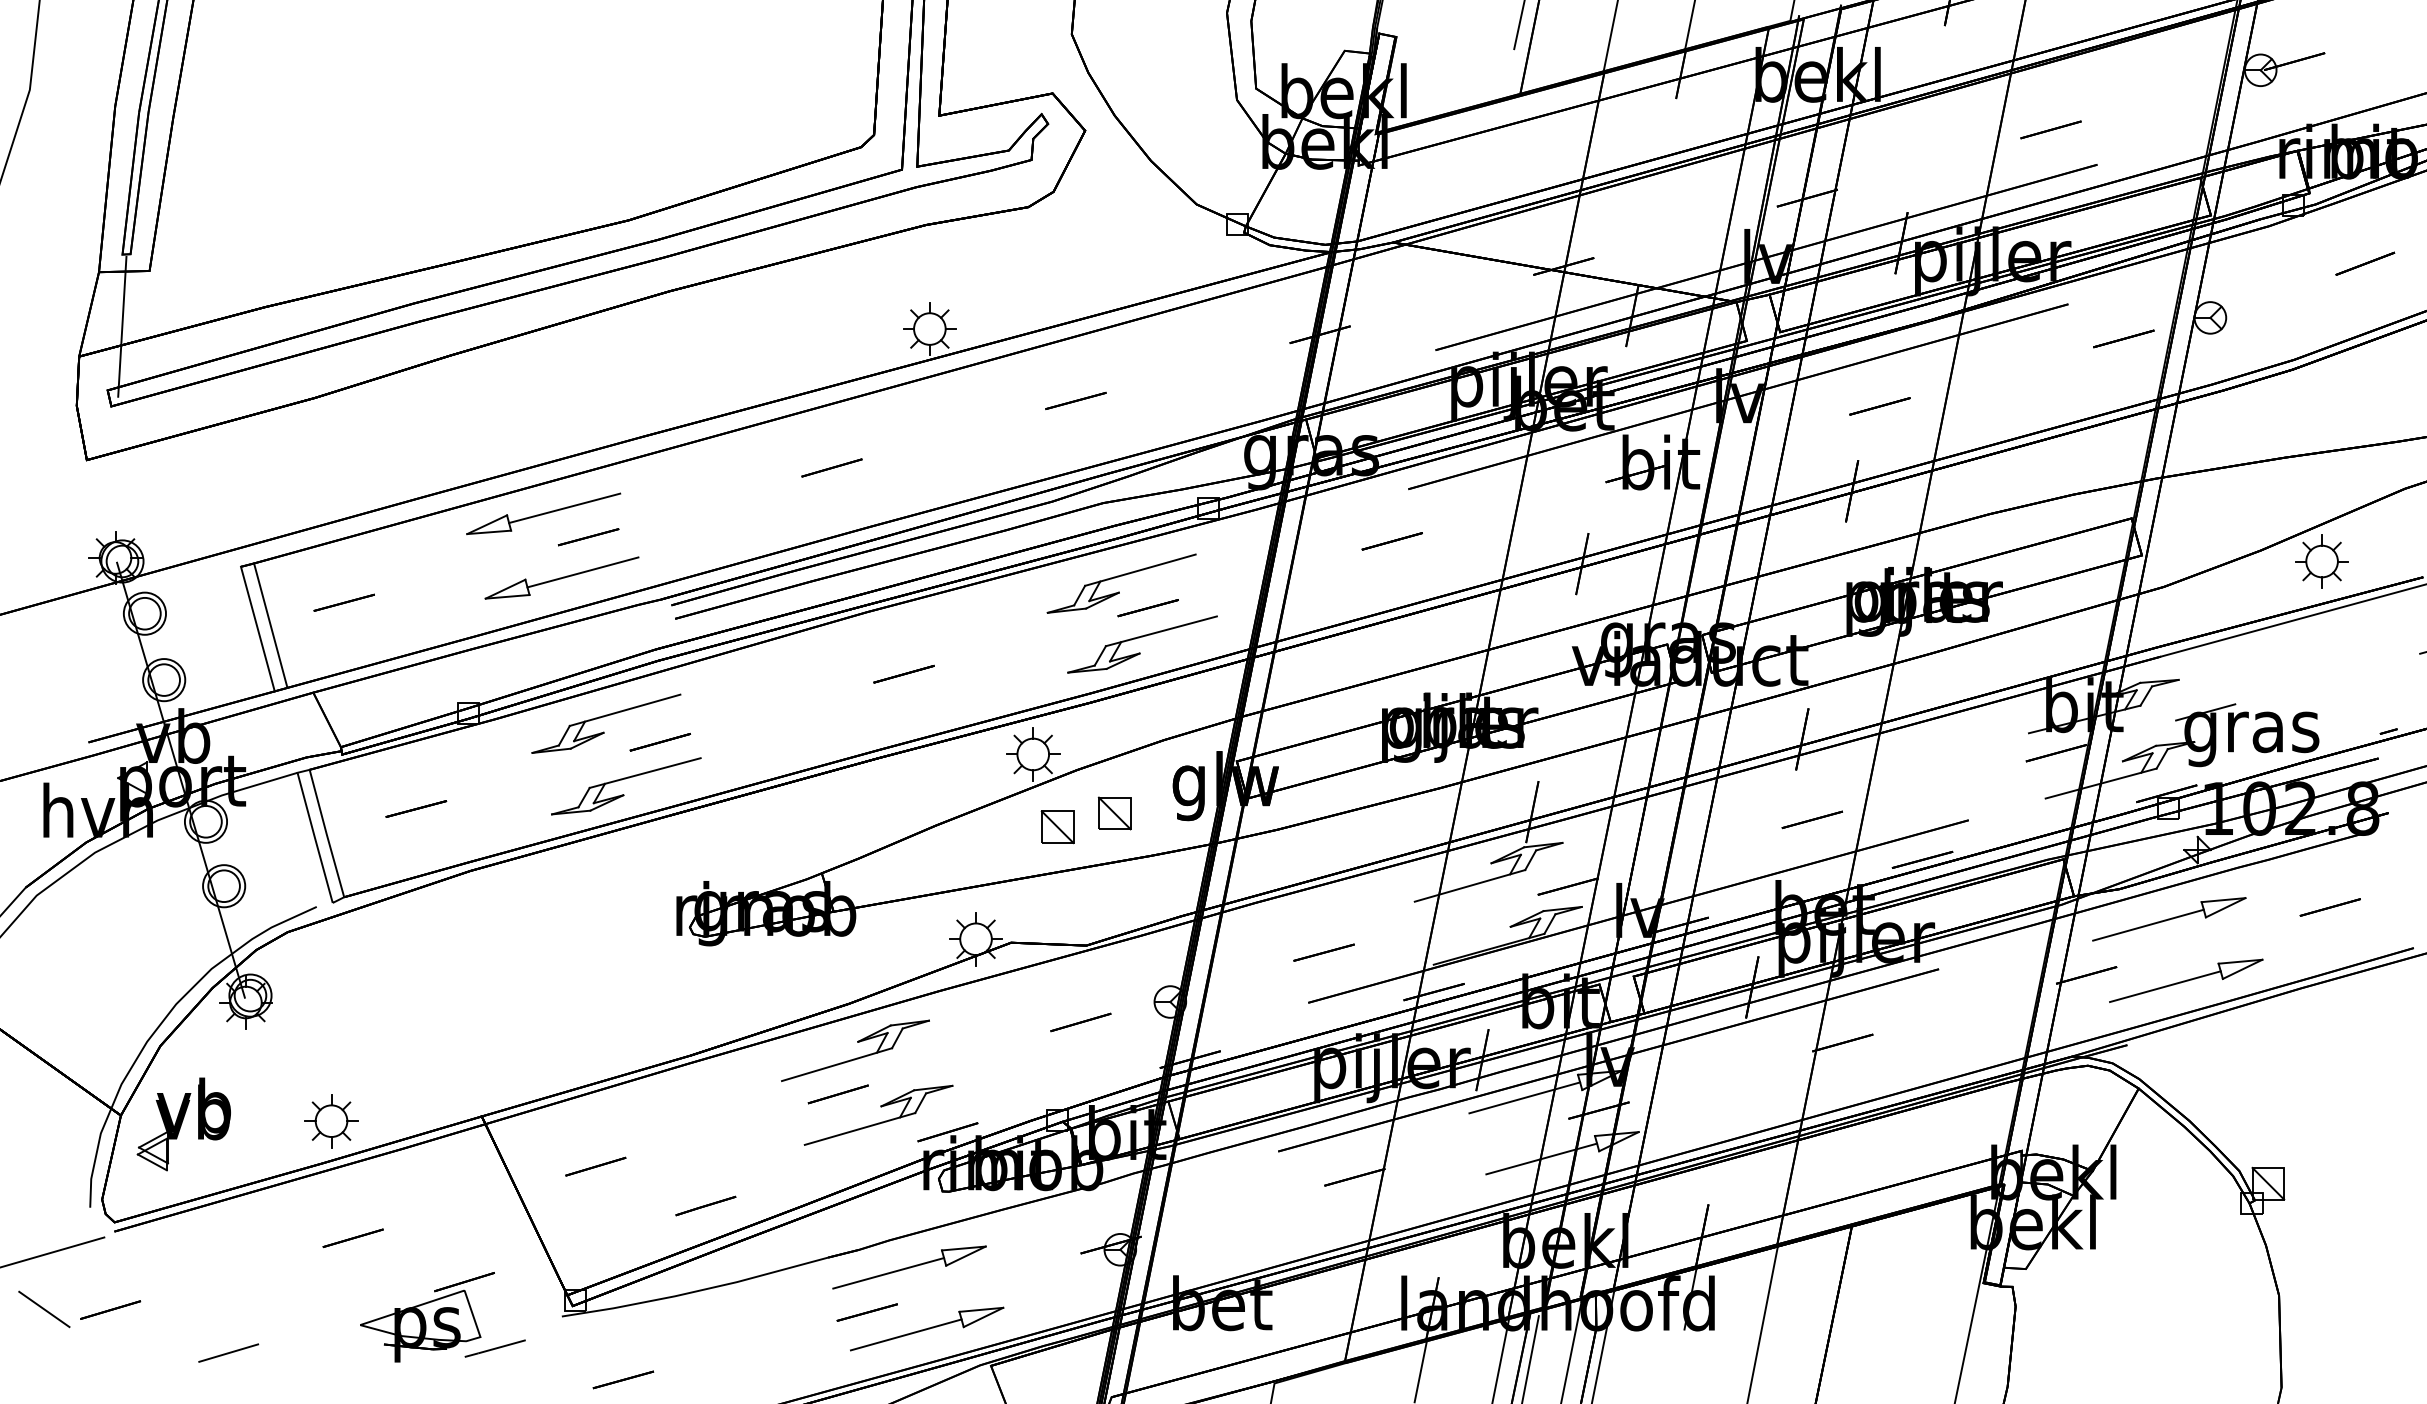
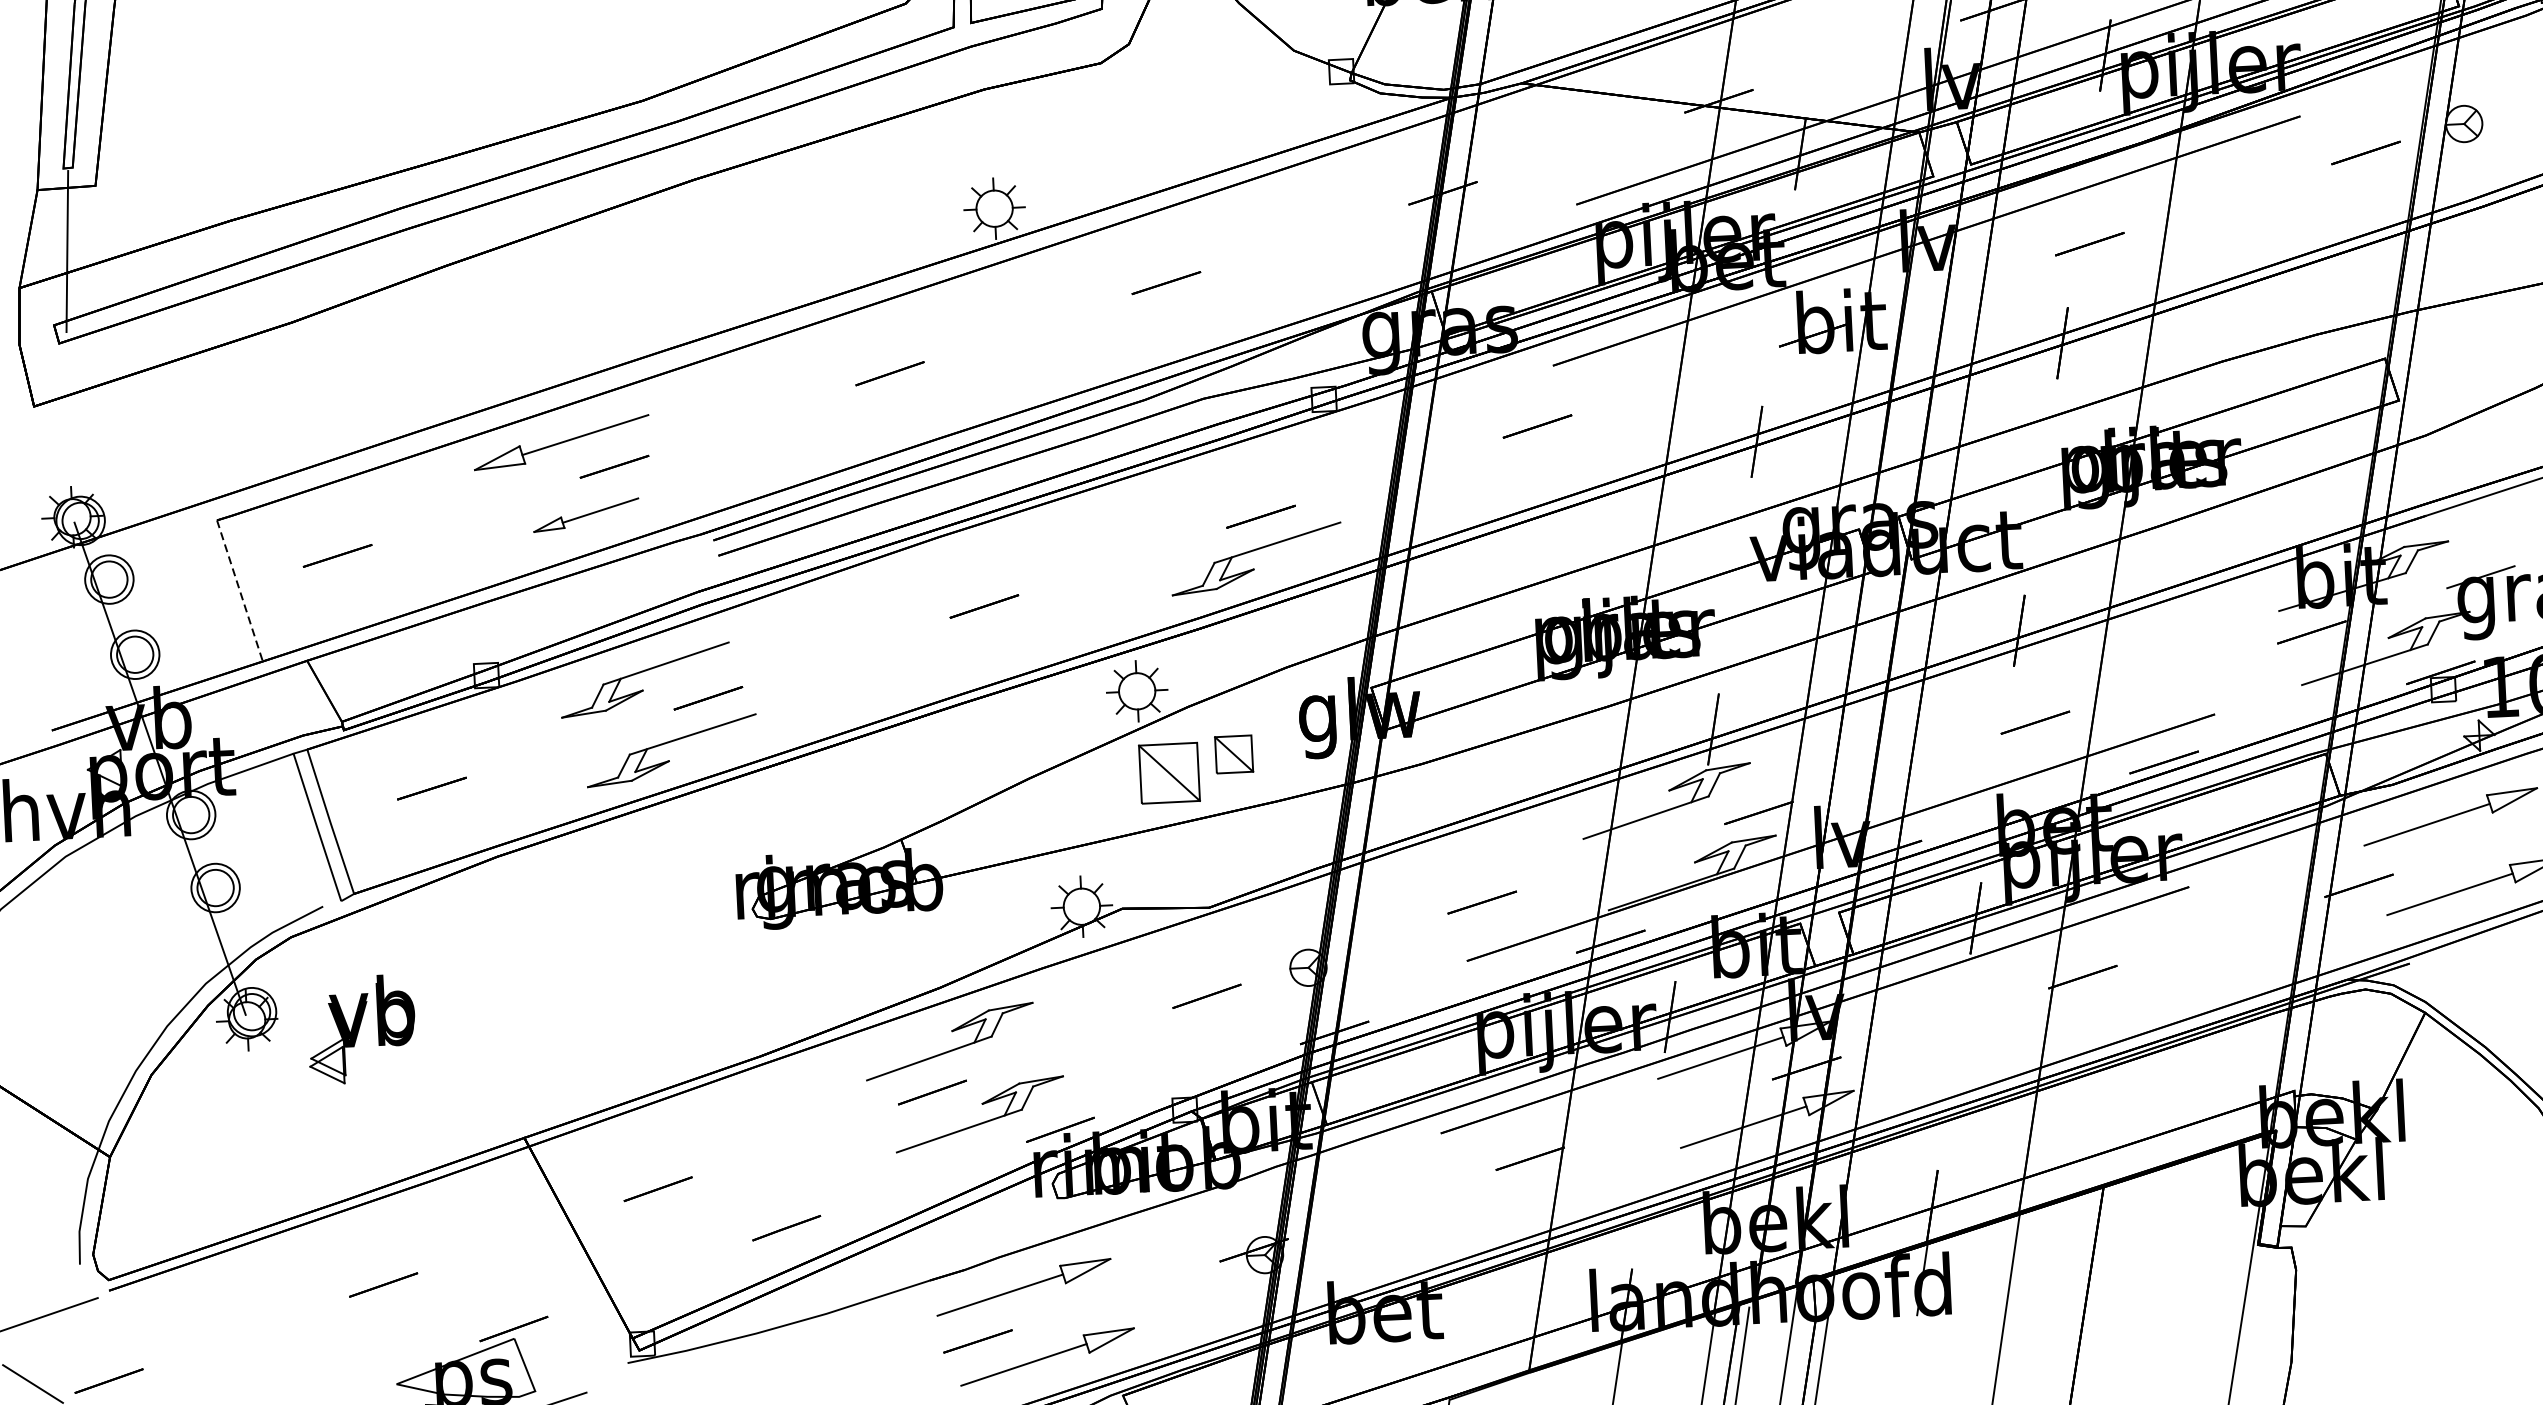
part: (561, 577) -> (585, 514), size x0.6
part: (1119, 577) -> (1226, 483), removed
line: (270, 625) -> (254, 586), removed
line: (257, 629) -> (239, 591), solid -> dashed
part: (1057, 827) -> (1169, 773), size x1.6
part: (331, 1121) -> (352, 1152), removed
part: (183, 1124) -> (361, 1029), moved

